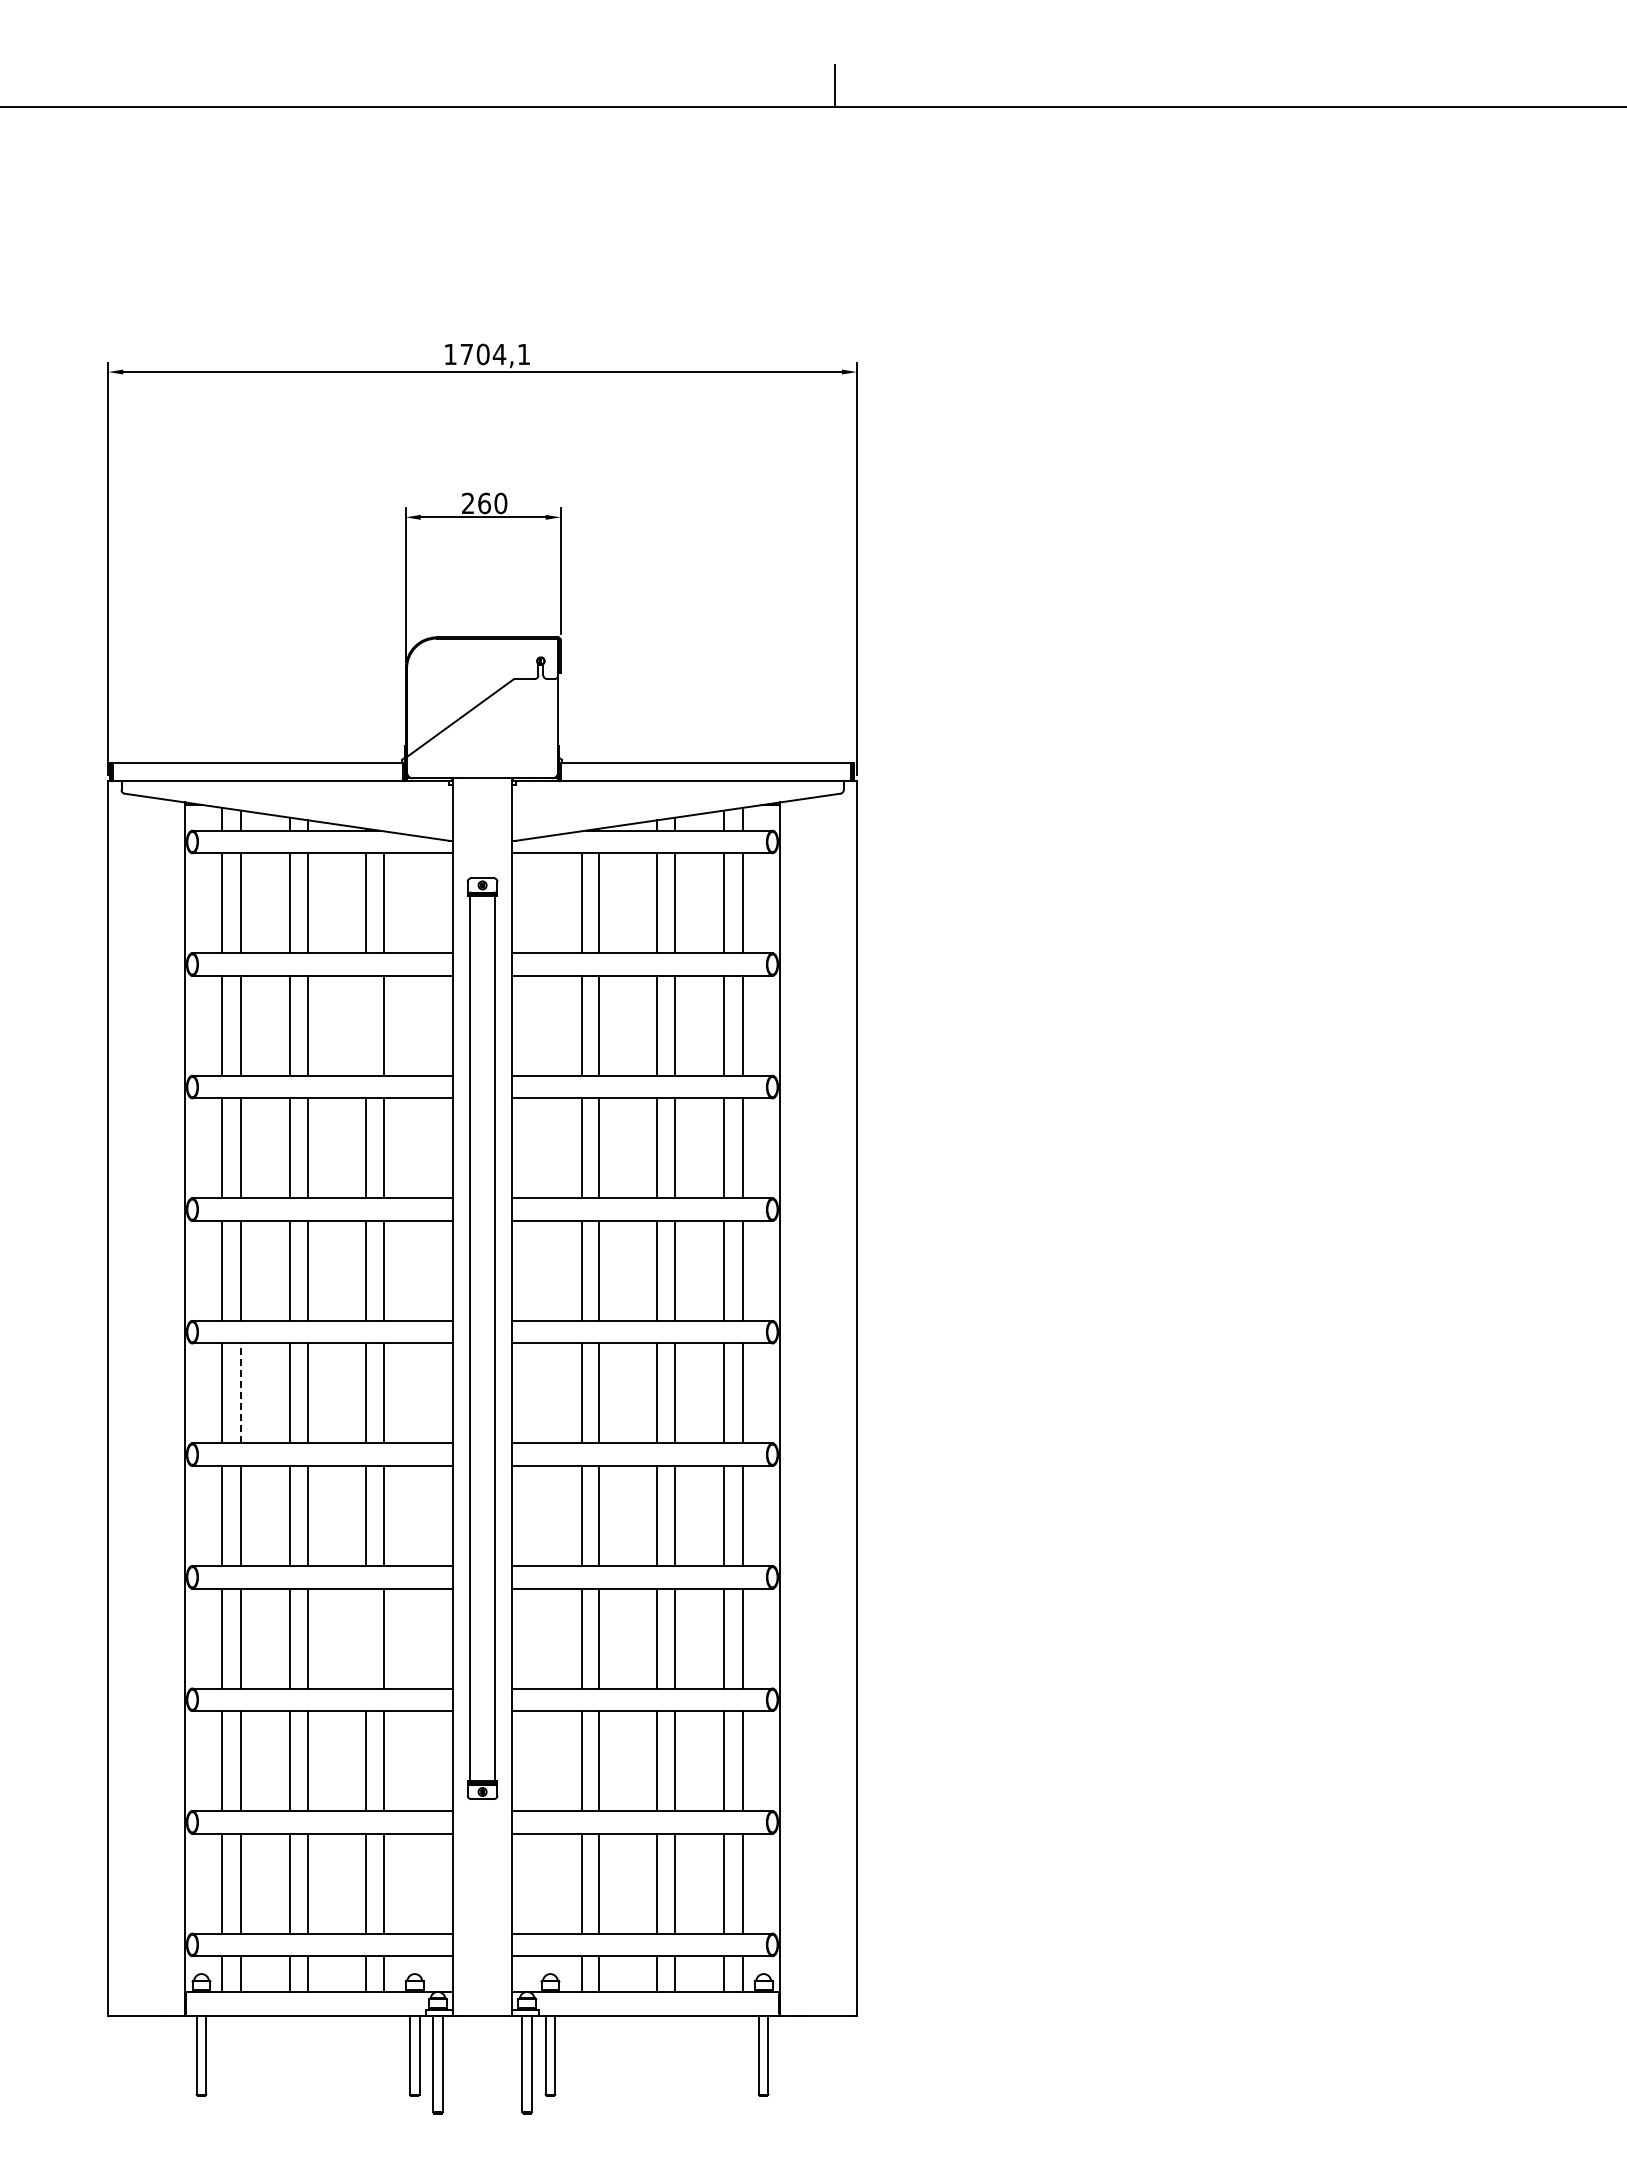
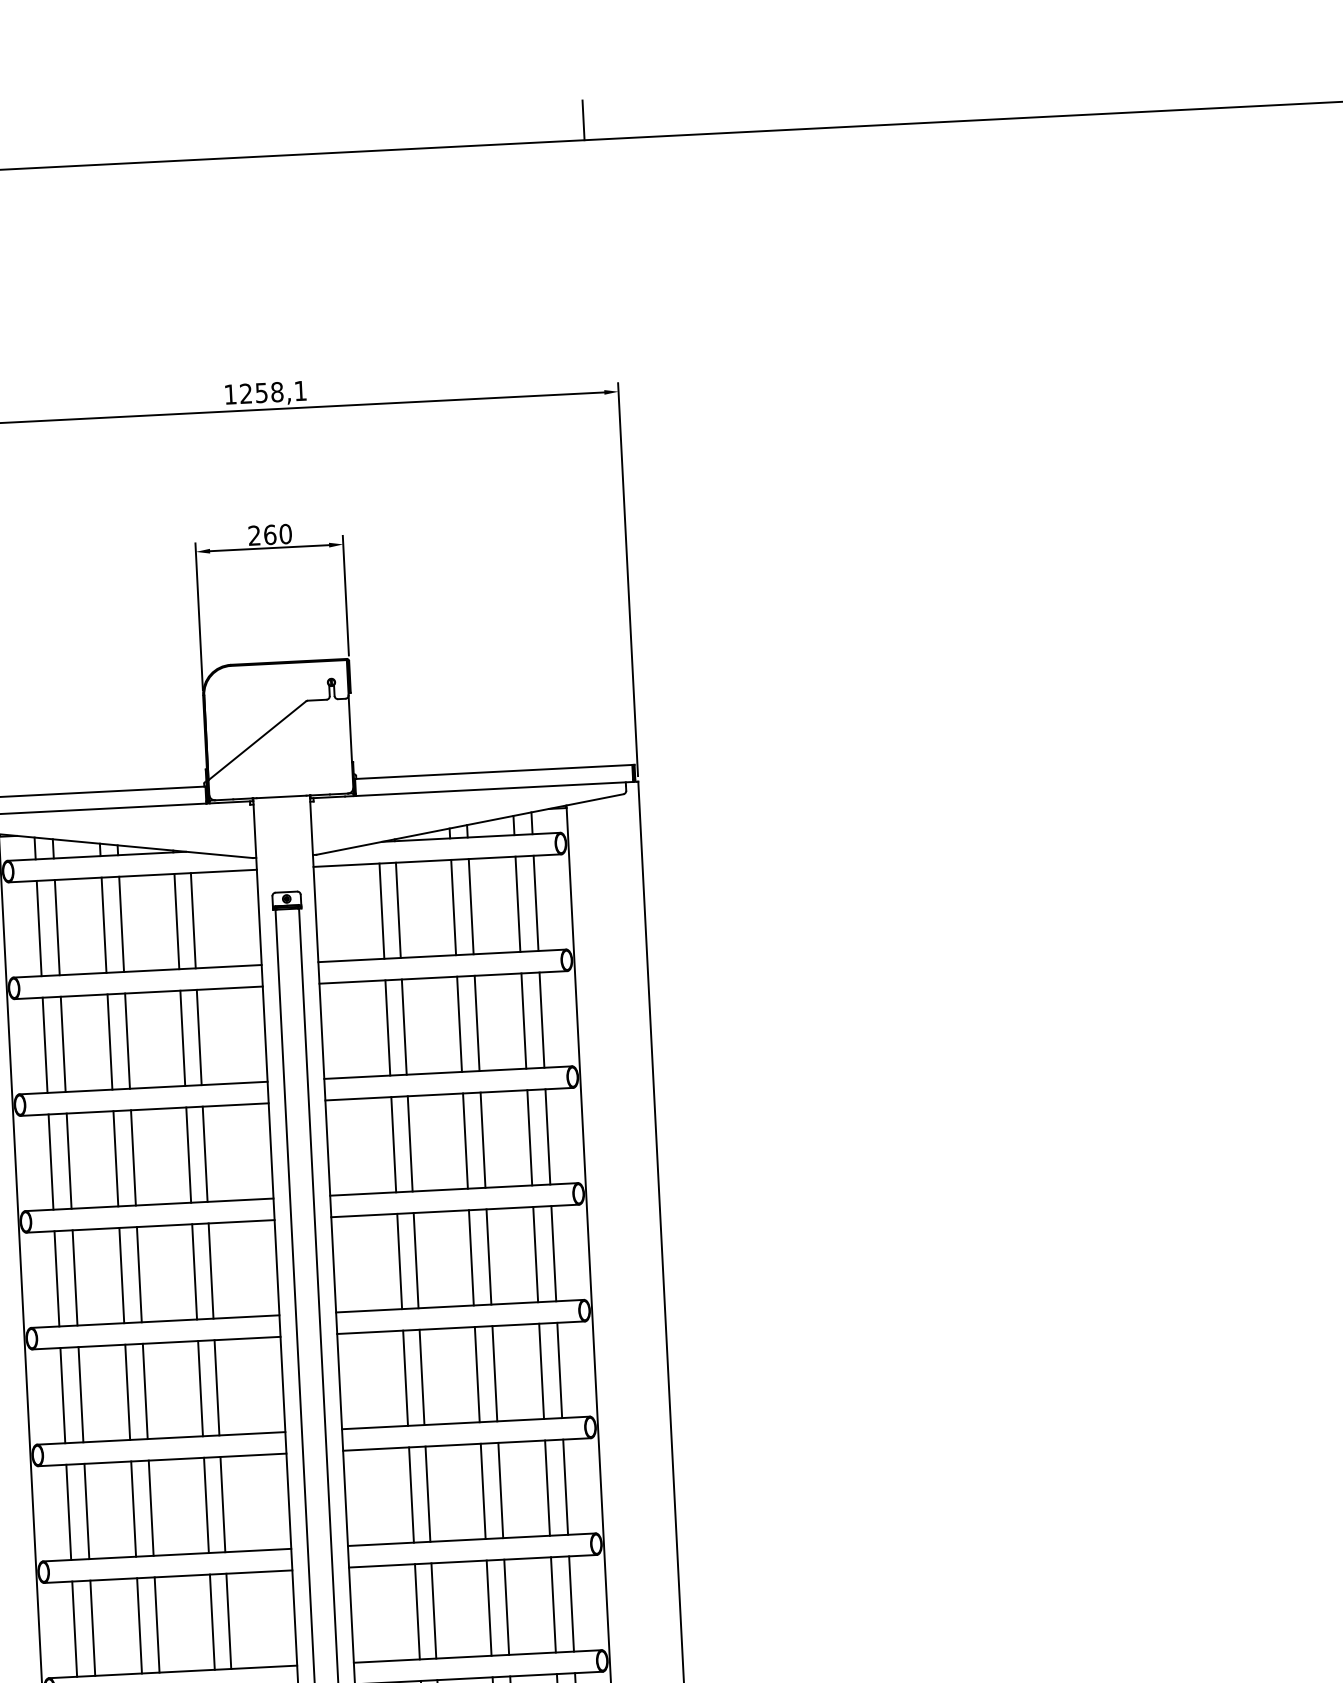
text: (483, 354) -> (261, 392), 1704,1 -> 1258,1
line: (366, 1025) -> (182, 1038), added
line: (240, 1393) -> (80, 1394), dashed -> solid
line: (366, 1638) -> (212, 1622), added

